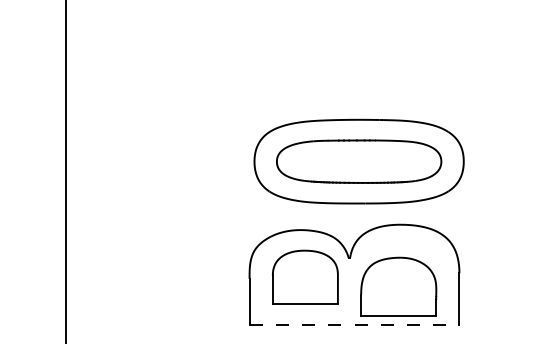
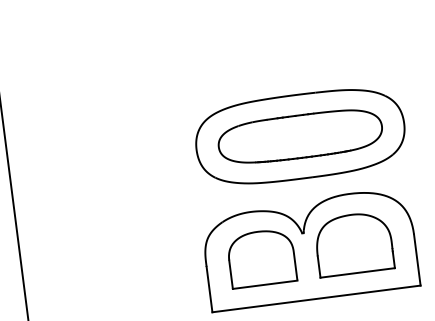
part: (398, 286) -> (353, 243), moved
line: (354, 324) -> (316, 298), dashed -> solid

